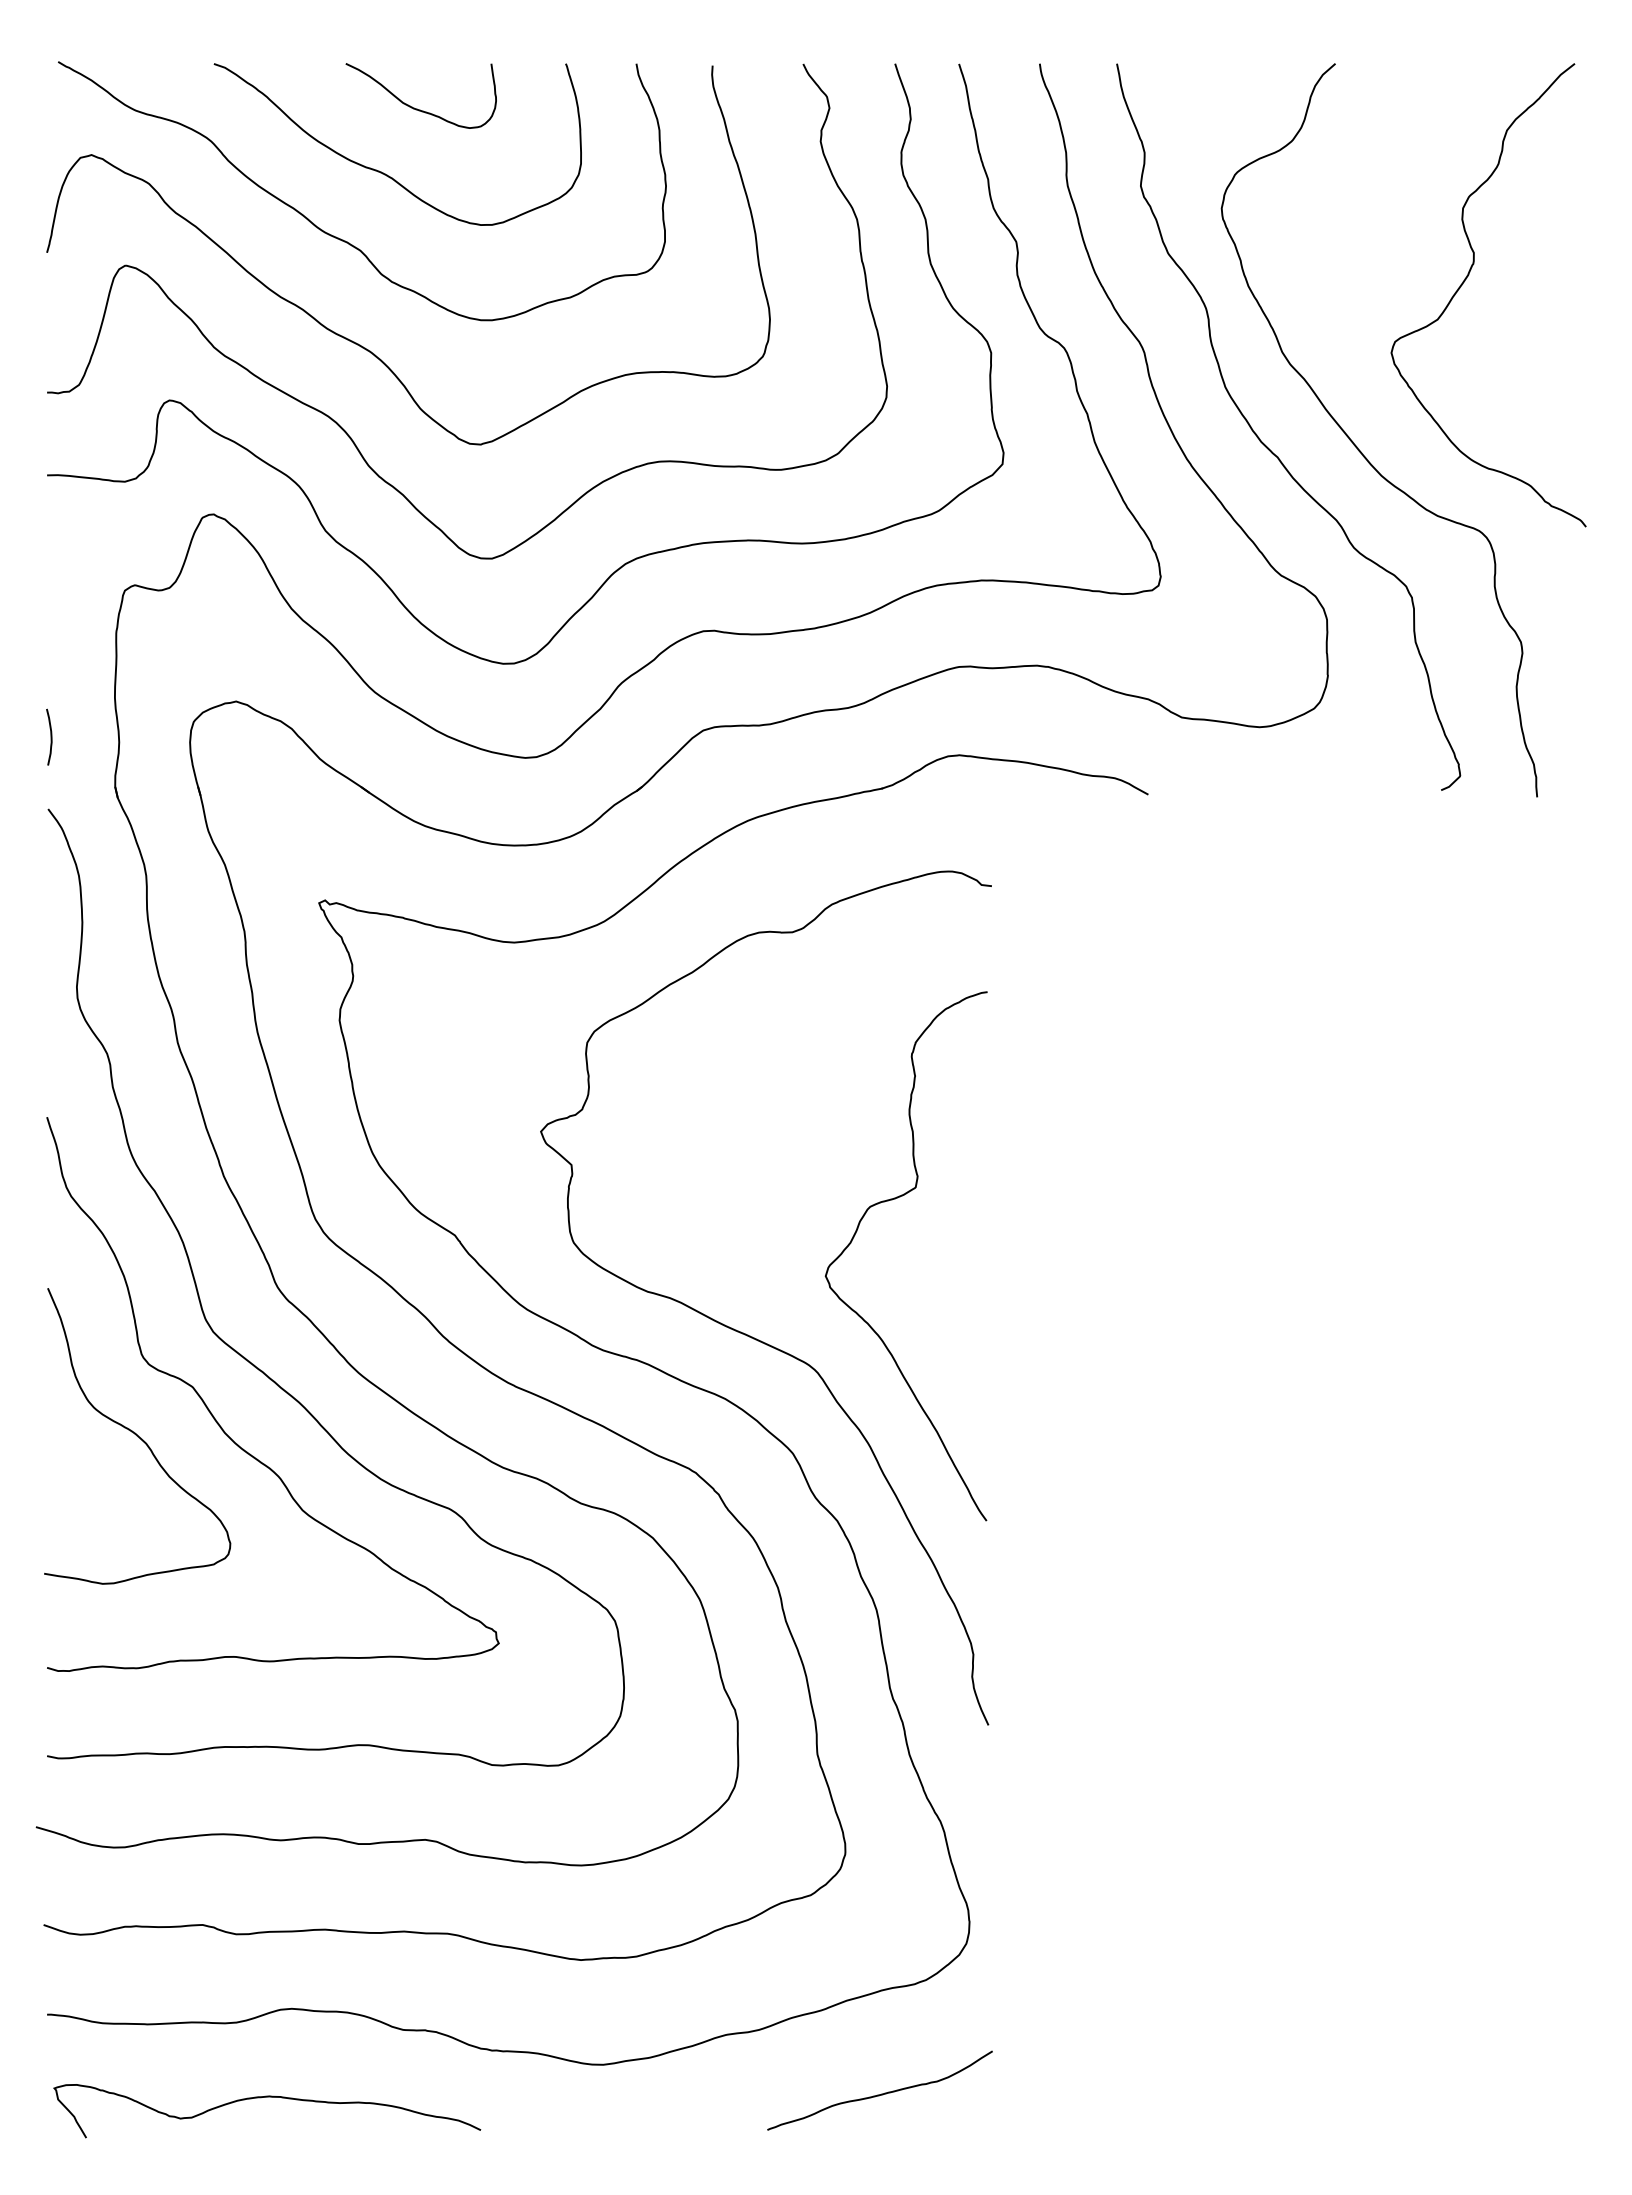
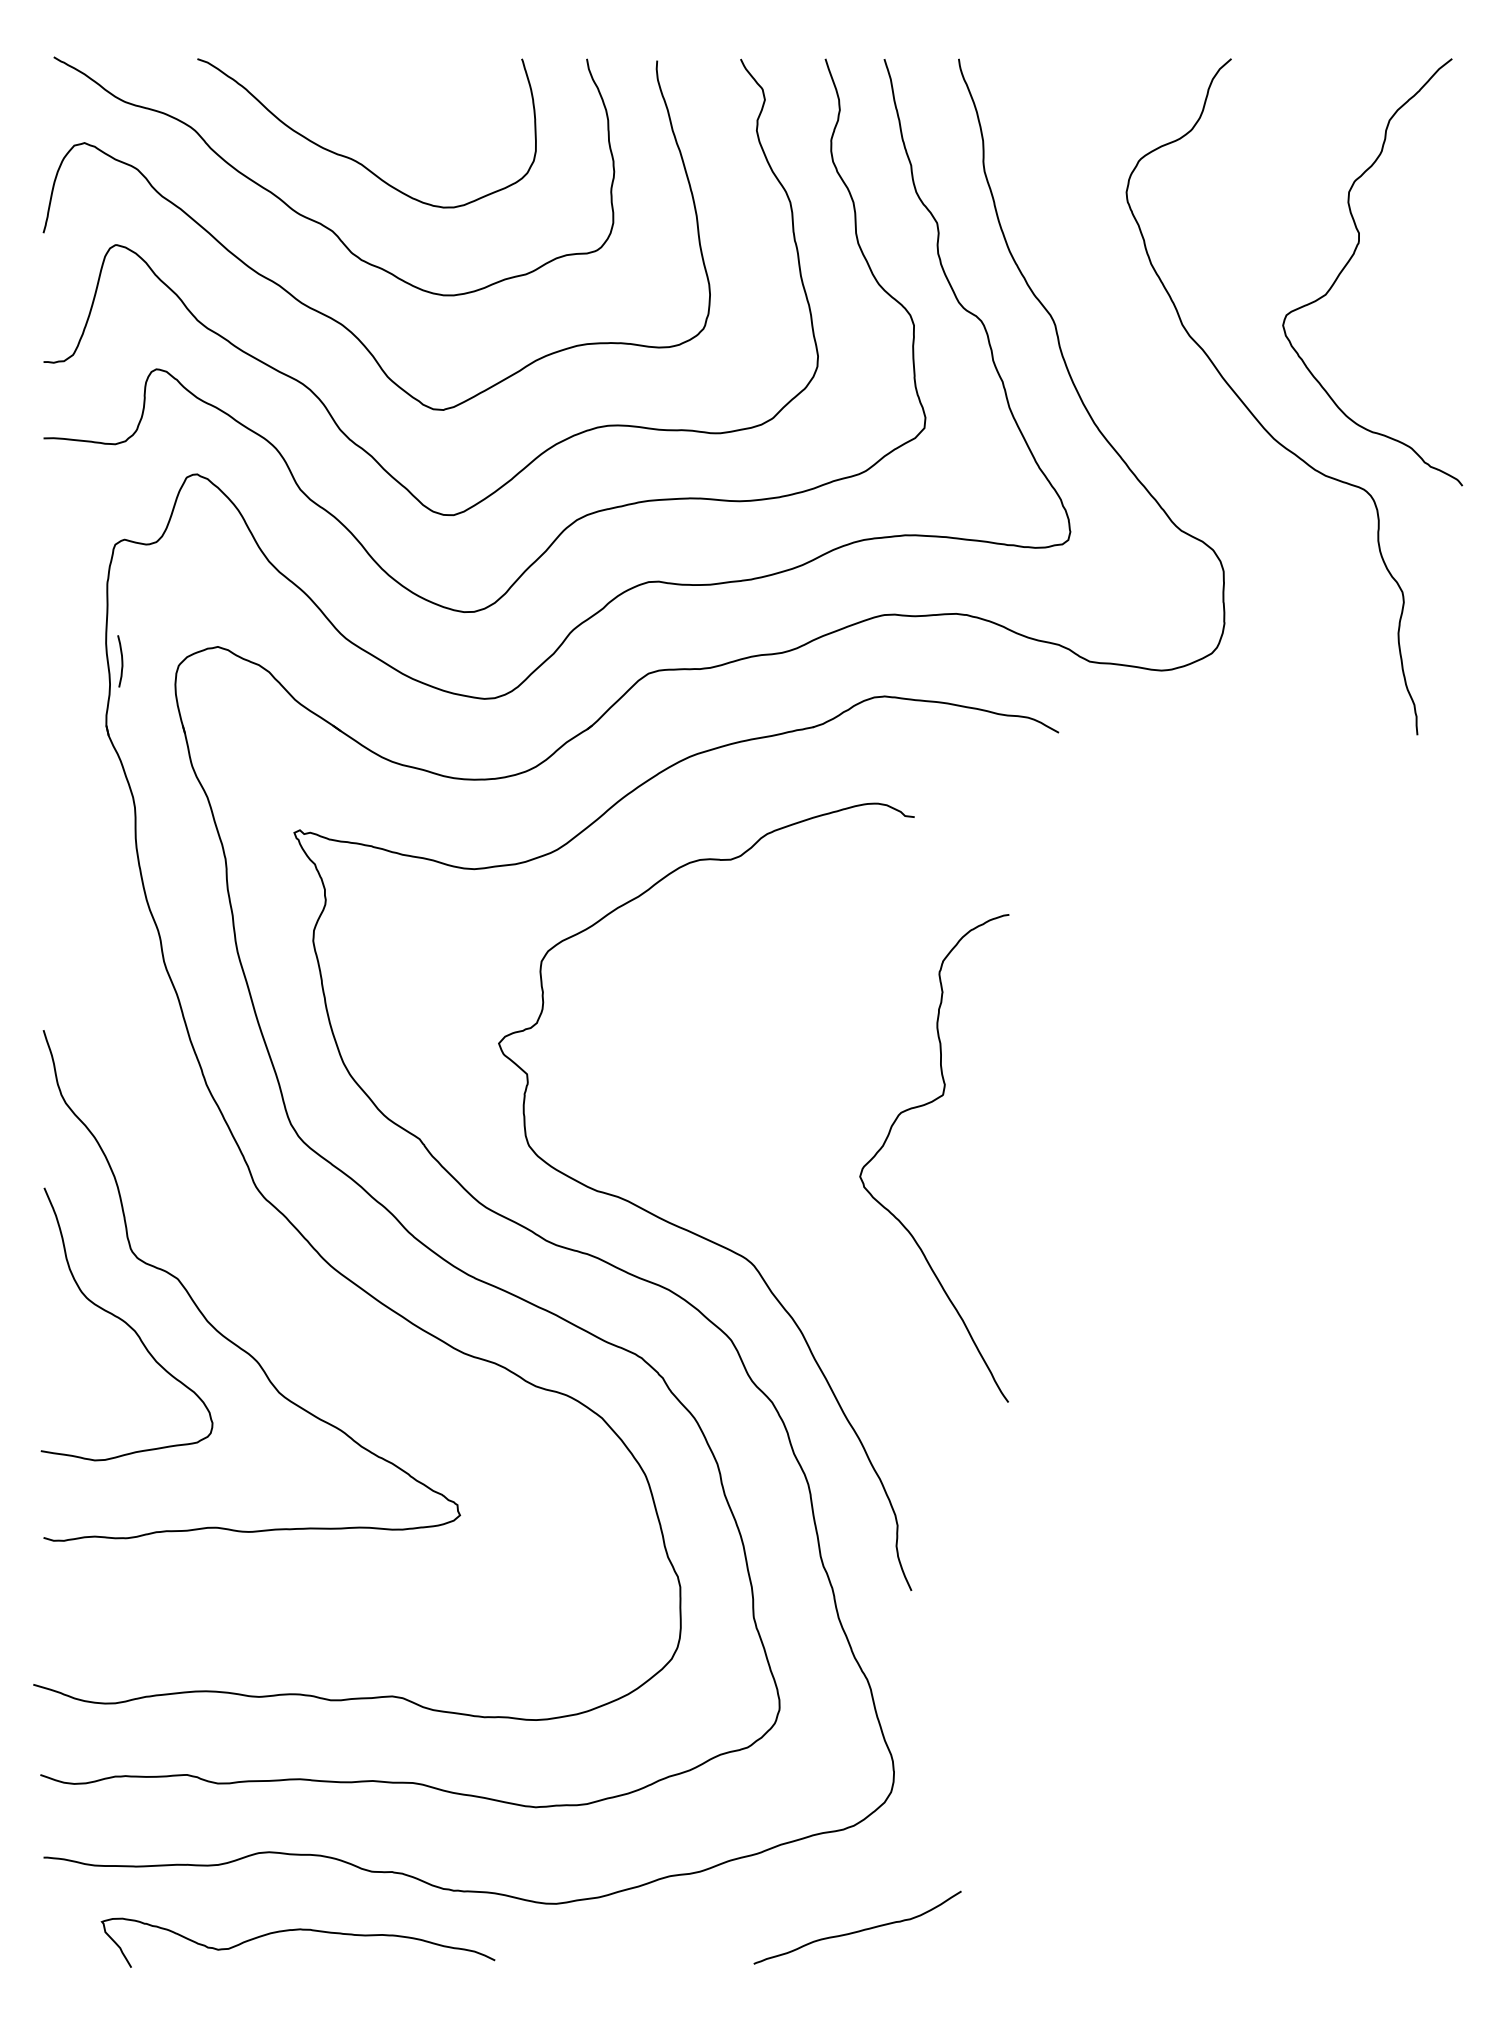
curve: (417, 108) -> (385, 100), removed
curve: (1267, 446) -> (1168, 411), removed
curve: (50, 736) -> (121, 660), moved
curve: (857, 1231) -> (889, 1135), moved
curve: (262, 1370) -> (242, 1263), removed
curve: (881, 2093) -> (858, 1930), moved
curve: (267, 2097) -> (298, 1930), moved

